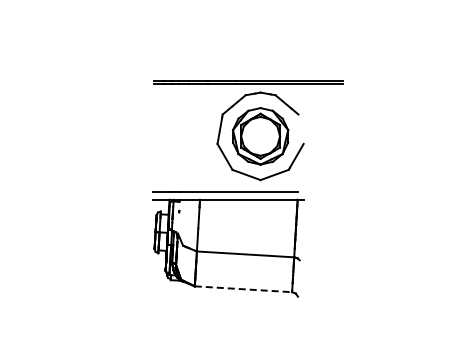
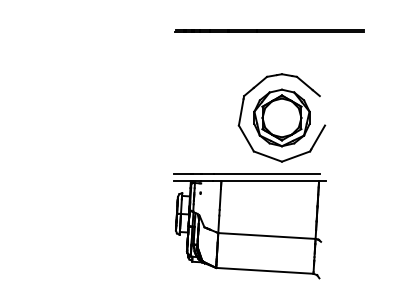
line: (248, 81) -> (269, 30), moved
line: (243, 289) -> (264, 271), dashed -> solid

